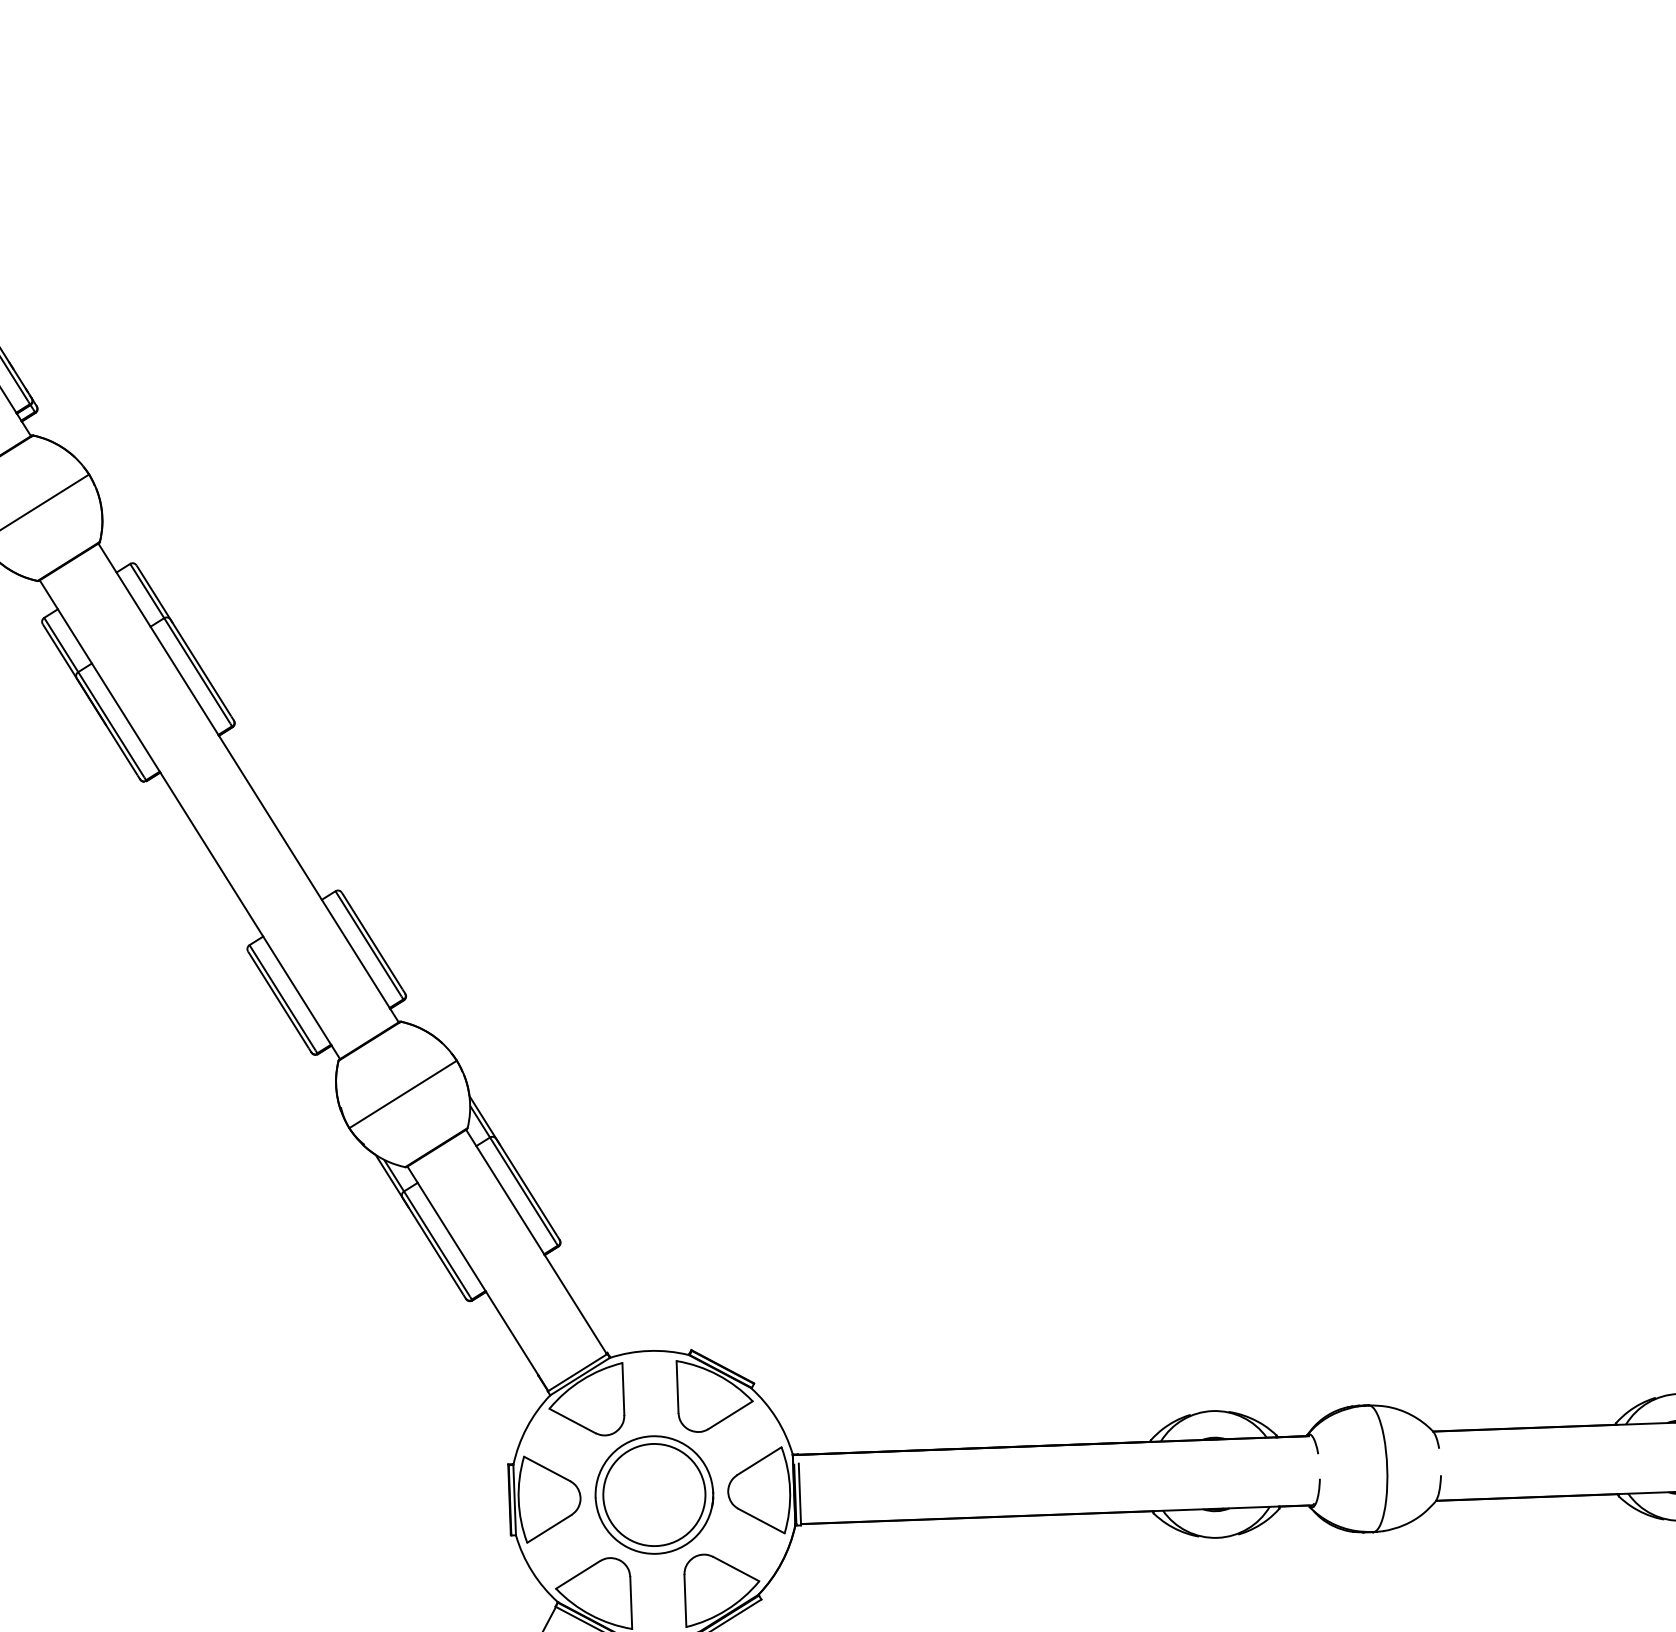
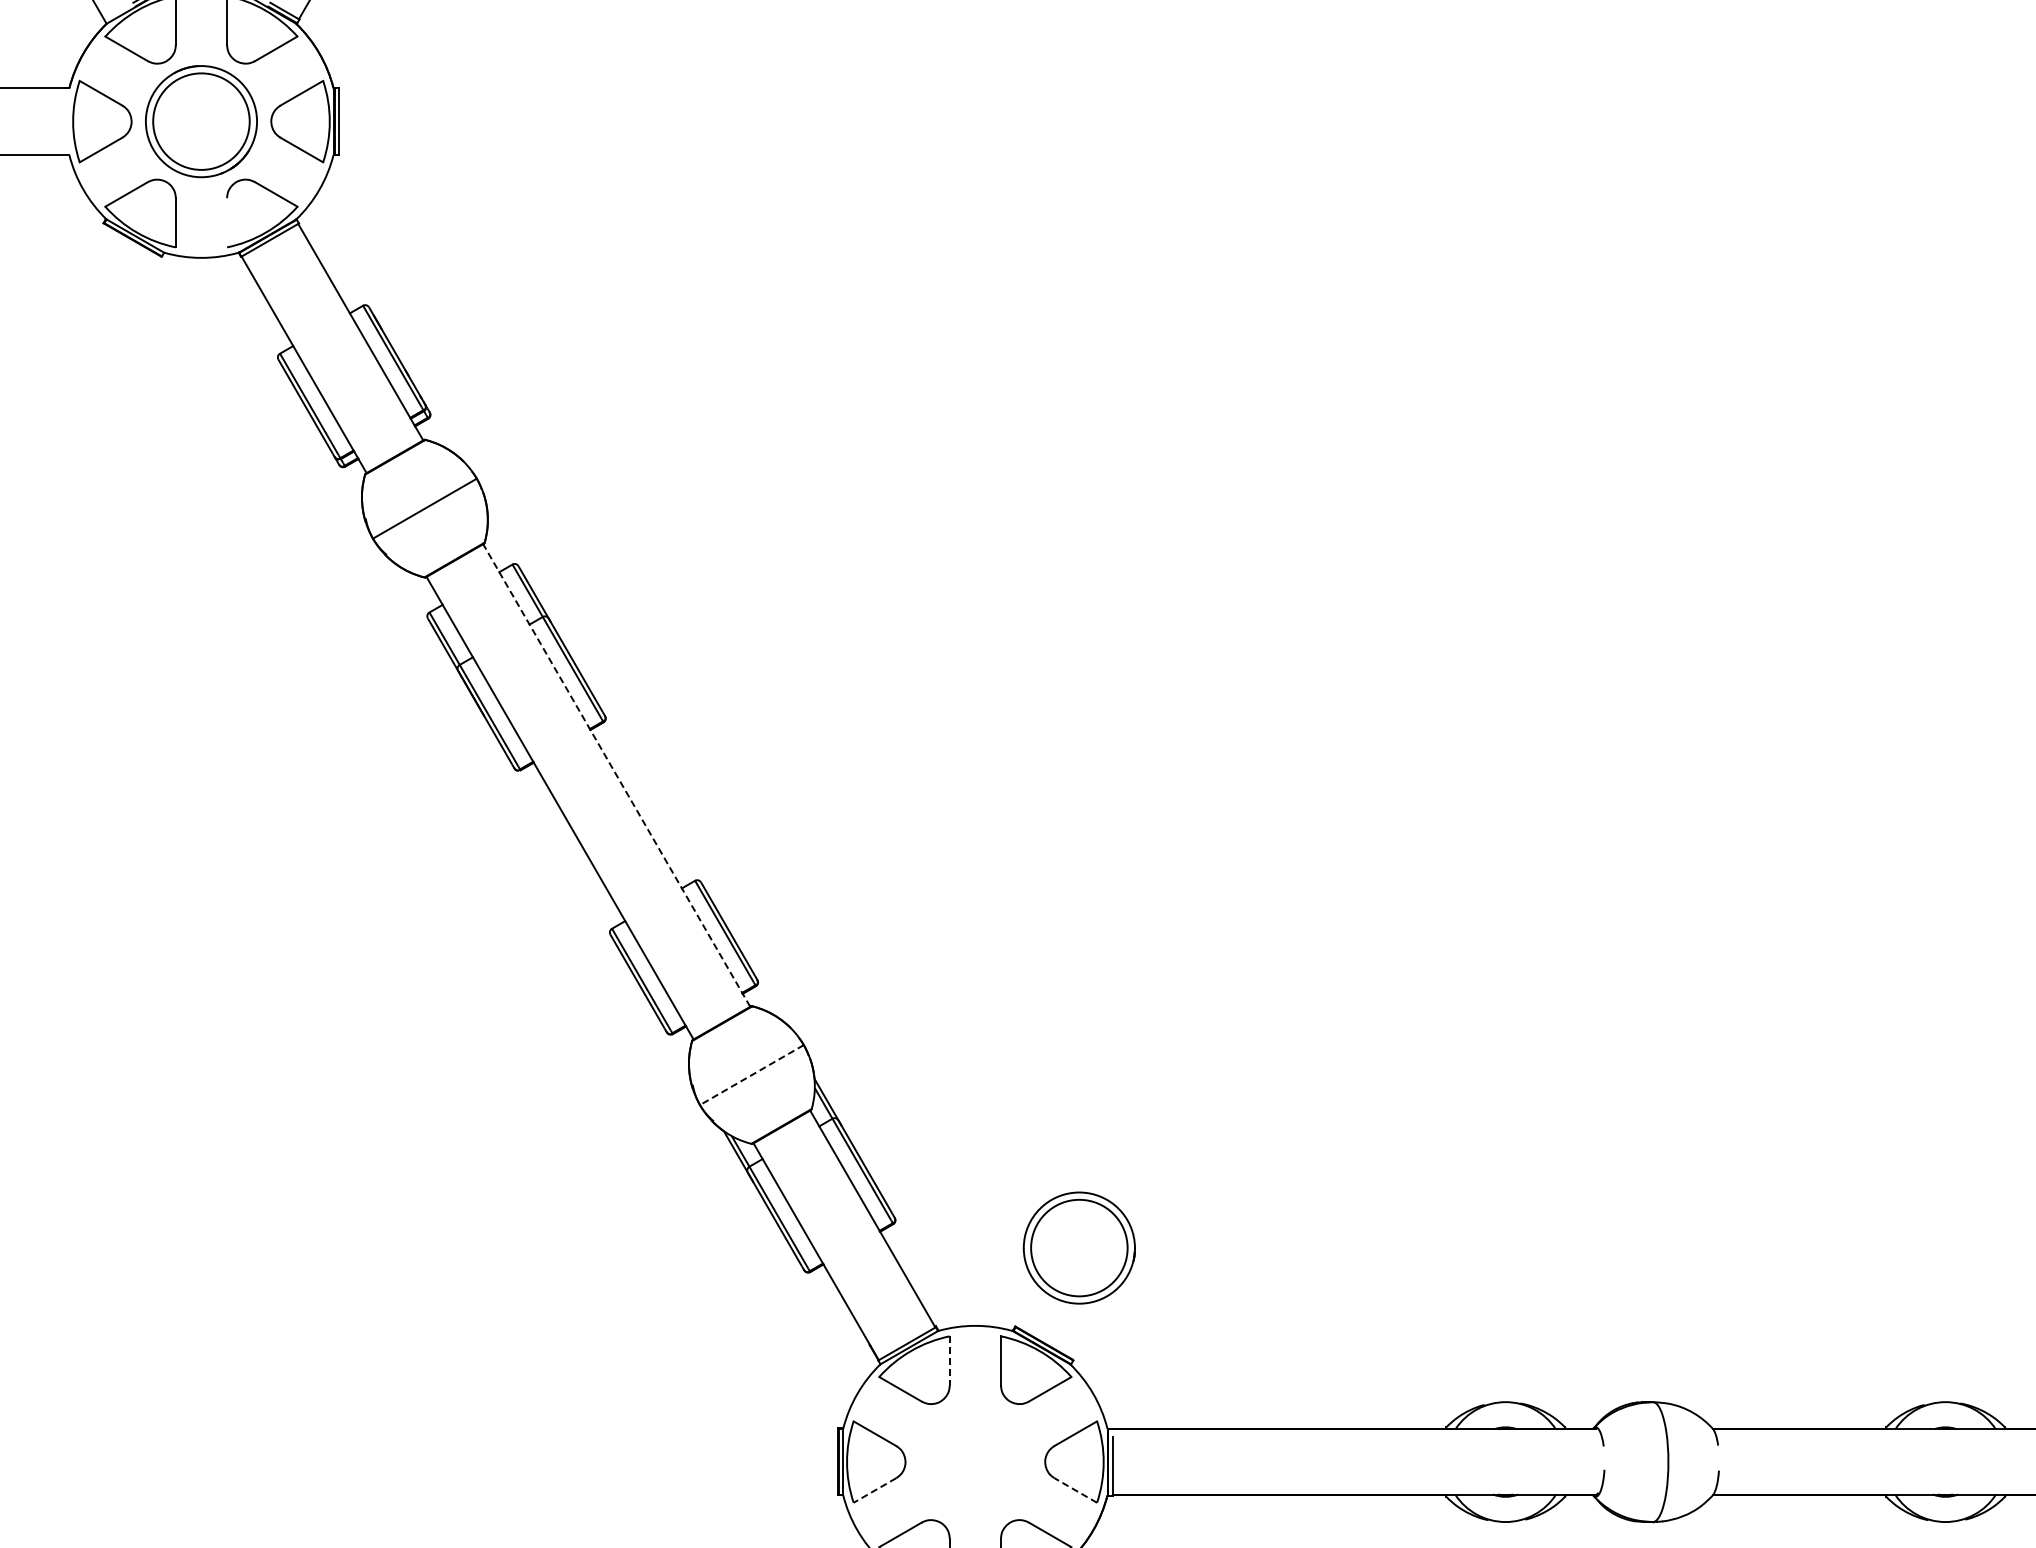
line: (248, 782) -> (616, 775), solid -> dashed
line: (402, 1094) -> (751, 1075), solid -> dashed
line: (623, 1388) -> (949, 1360), solid -> dashed
part: (653, 1494) -> (1078, 1247), moved
line: (761, 1521) -> (1075, 1490), solid -> dashed
line: (548, 1528) -> (874, 1490), solid -> dashed

